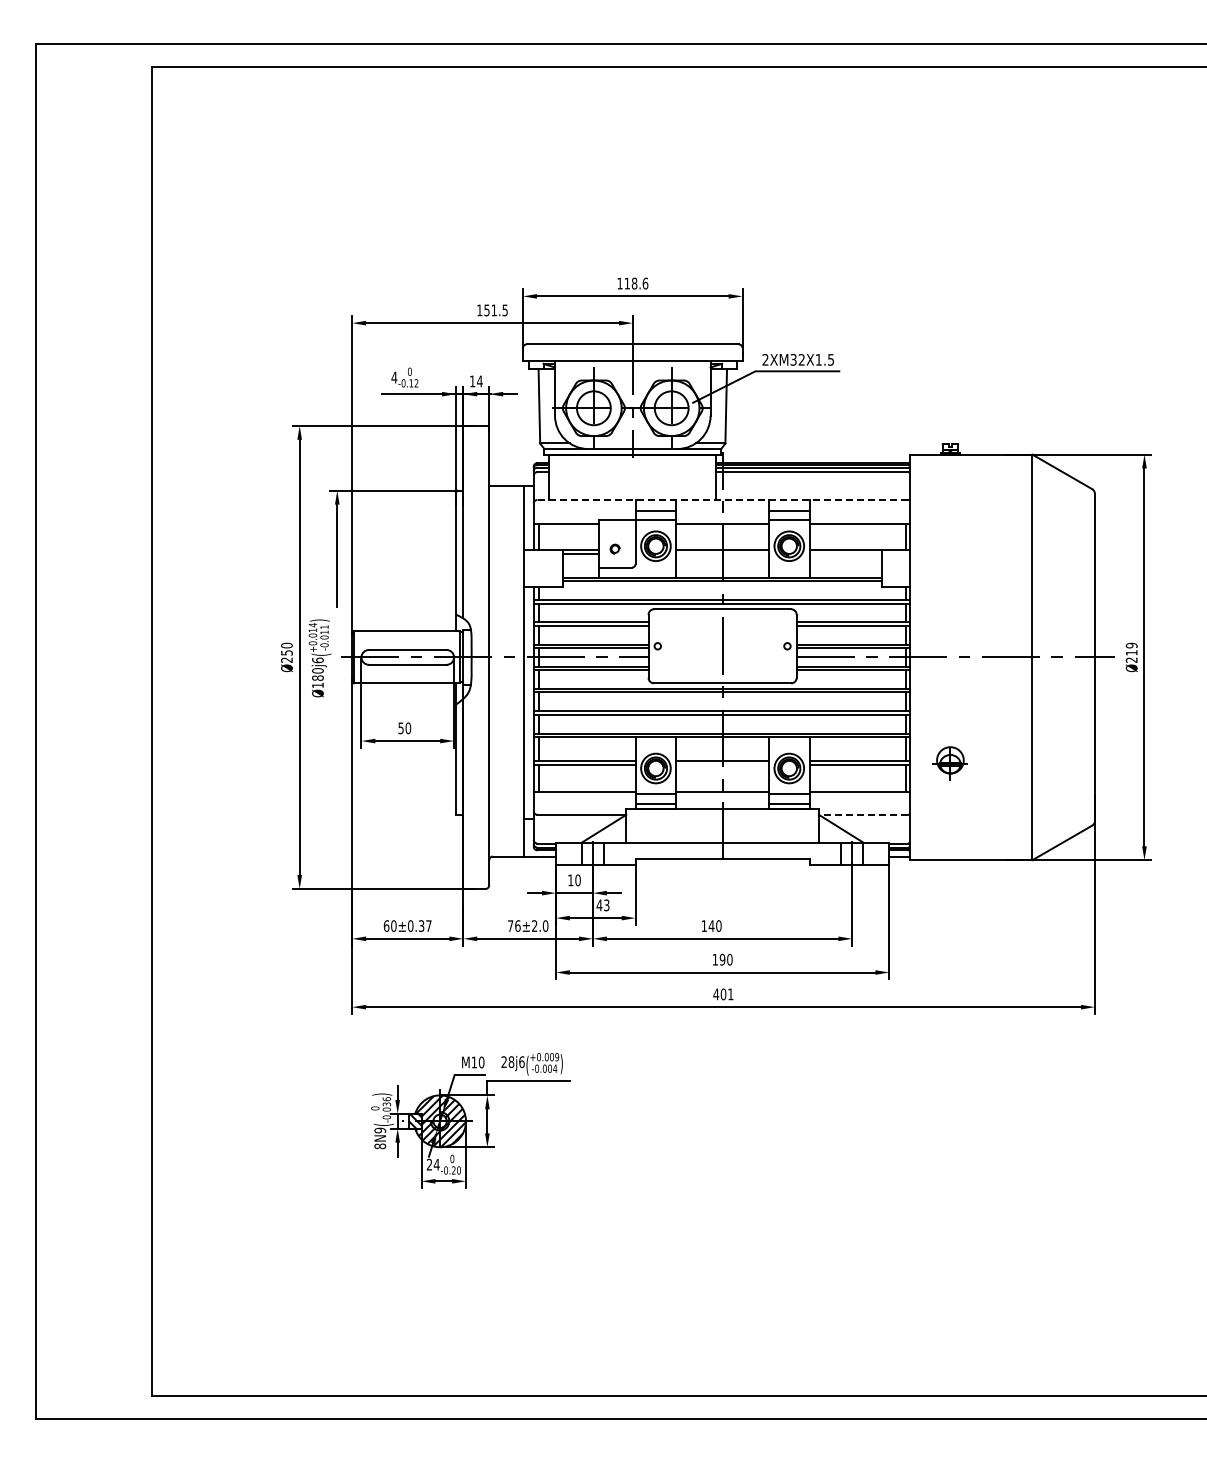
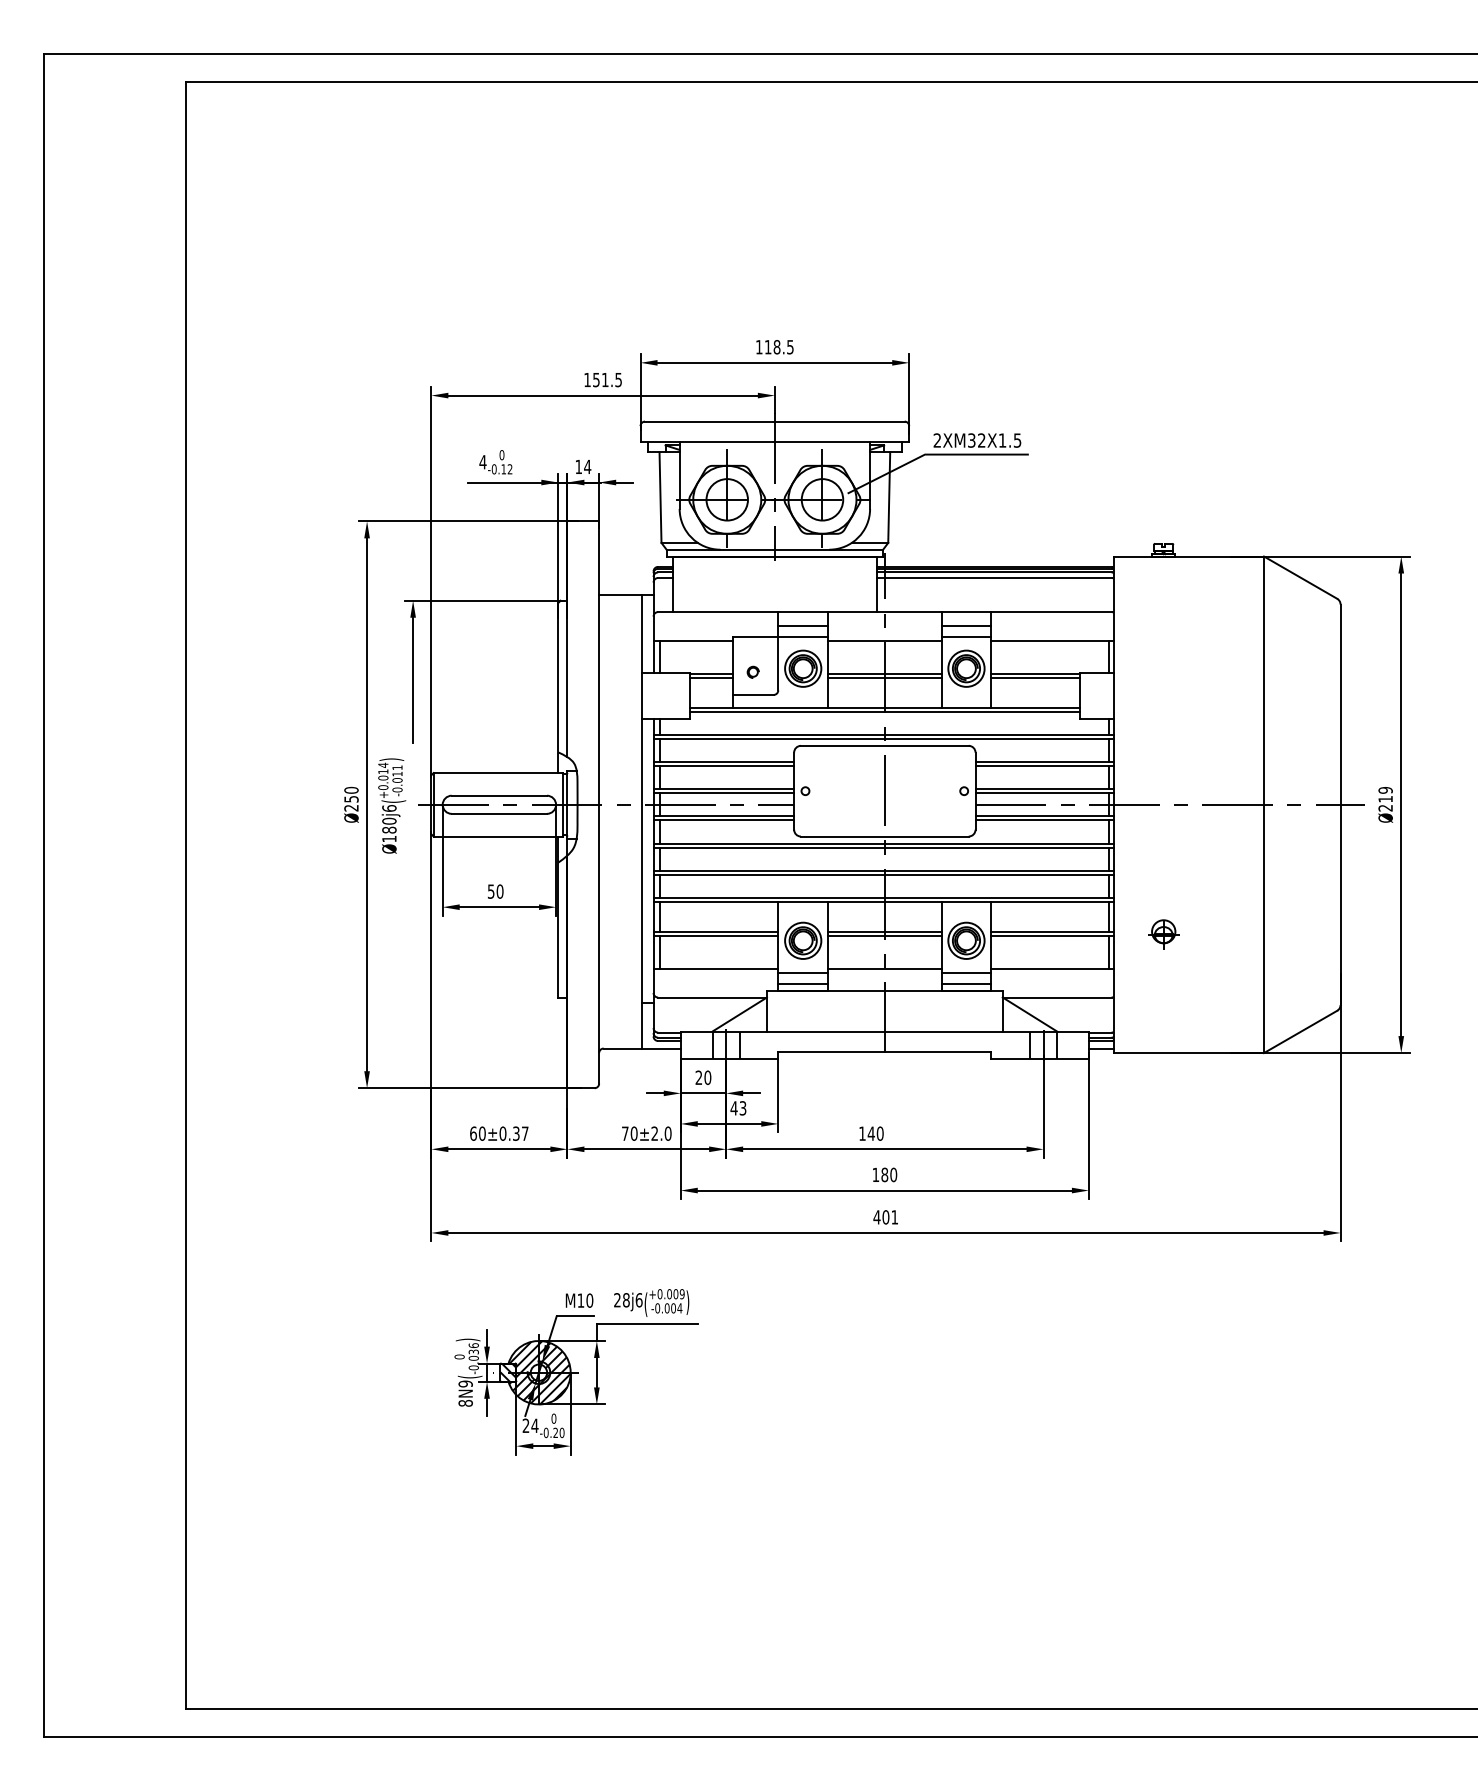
text: (645, 283) -> (790, 347), 118.6 -> 118.5
line: (722, 499) -> (884, 611), dashed -> solid
line: (722, 553) -> (884, 677), added
line: (845, 553) -> (1035, 677), added
part: (950, 762) -> (1163, 933), size x0.71
line: (722, 764) -> (884, 935), added
line: (862, 814) -> (1056, 997), dashed -> solid
text: (570, 880) -> (698, 1077), 10 -> 20
text: (517, 925) -> (633, 1132), 76 -> 70
text: (722, 959) -> (884, 1174), 190 -> 180

